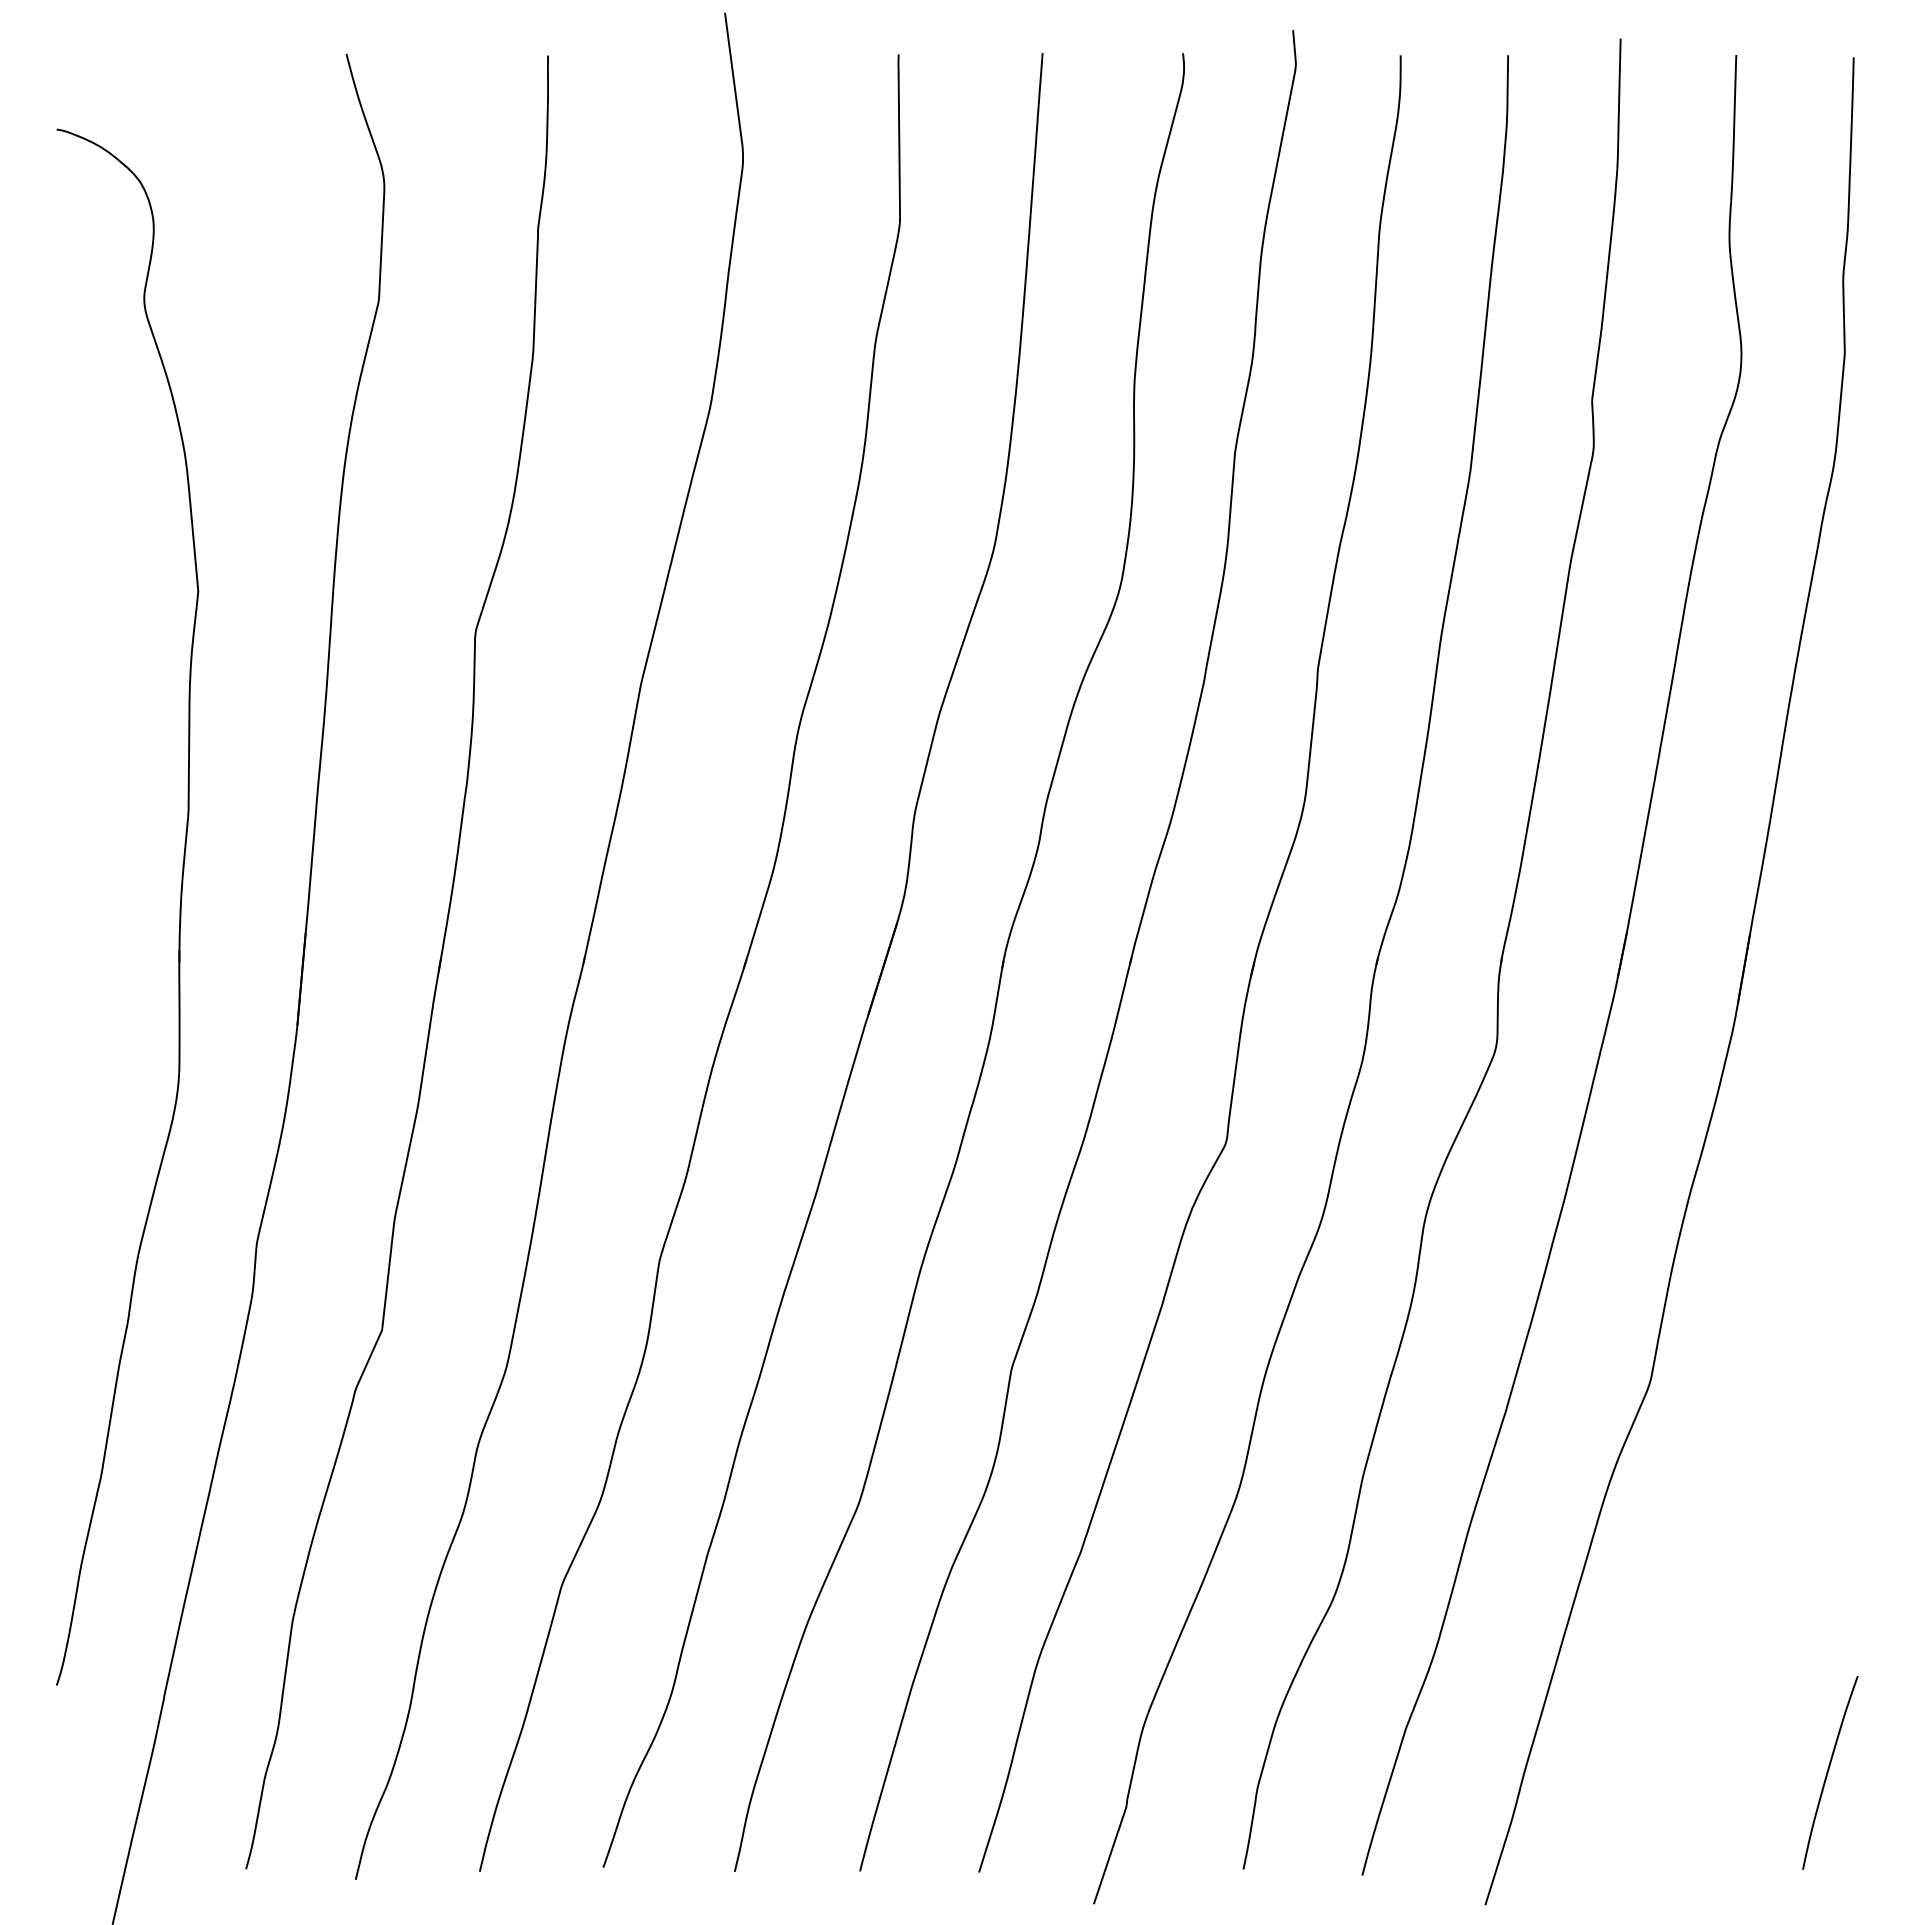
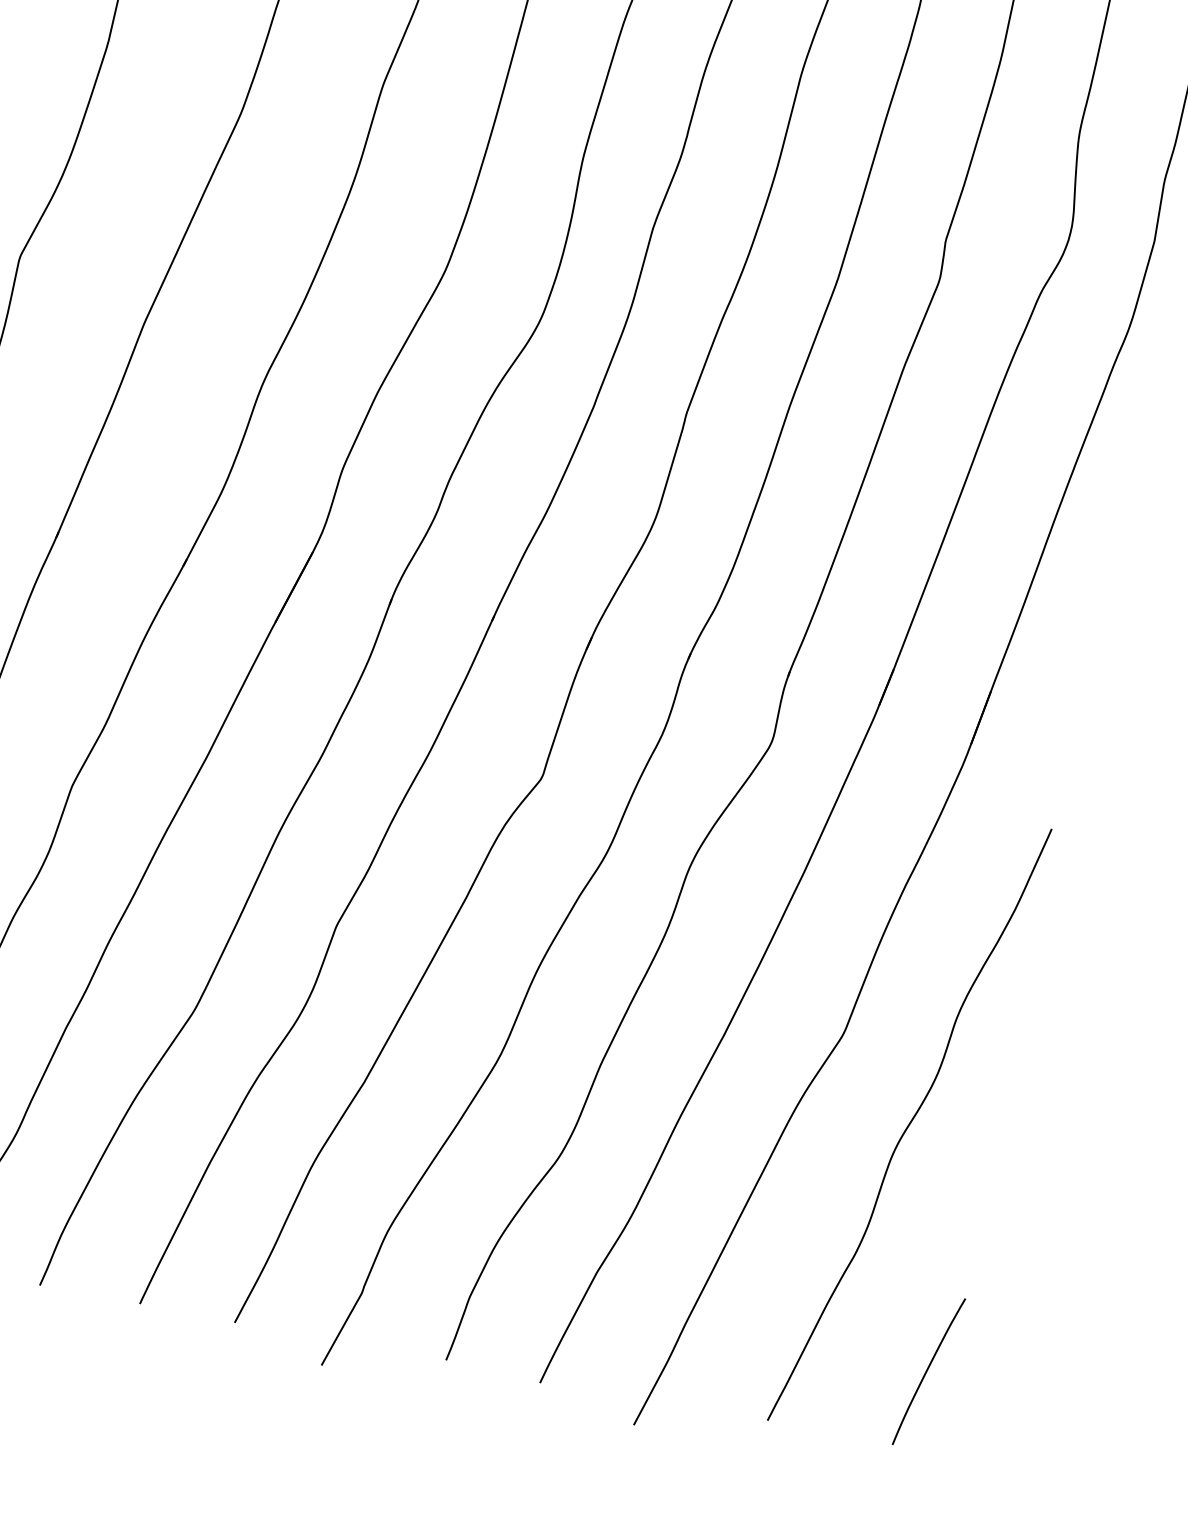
curve: (1750, 1478) -> (909, 1124), added

